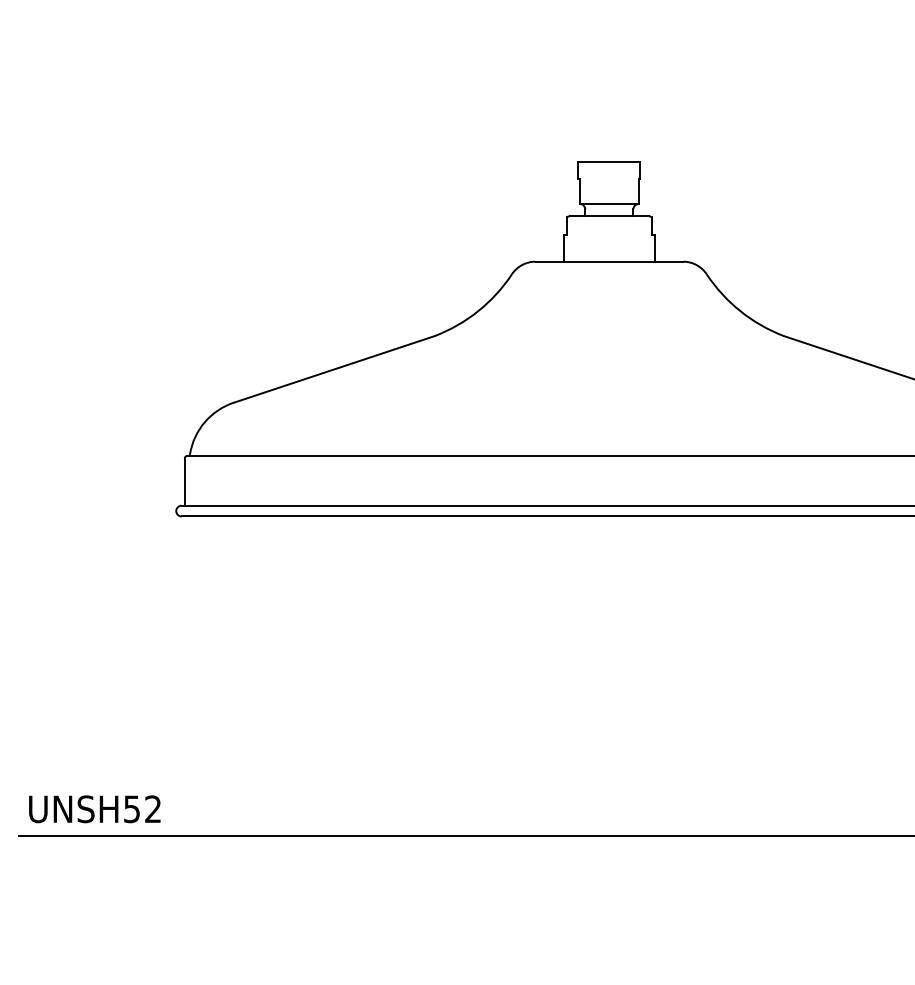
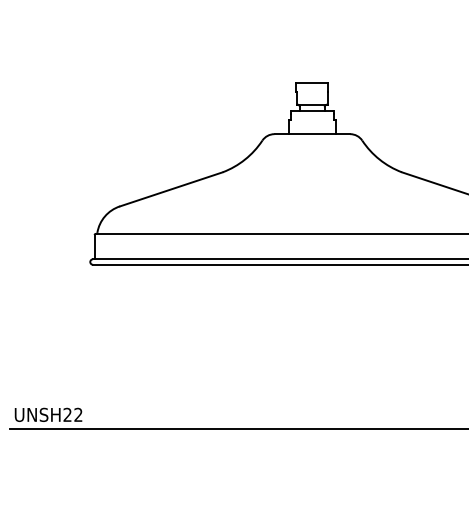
text: (131, 808) -> (67, 414), UNSH52 -> UNSH22

